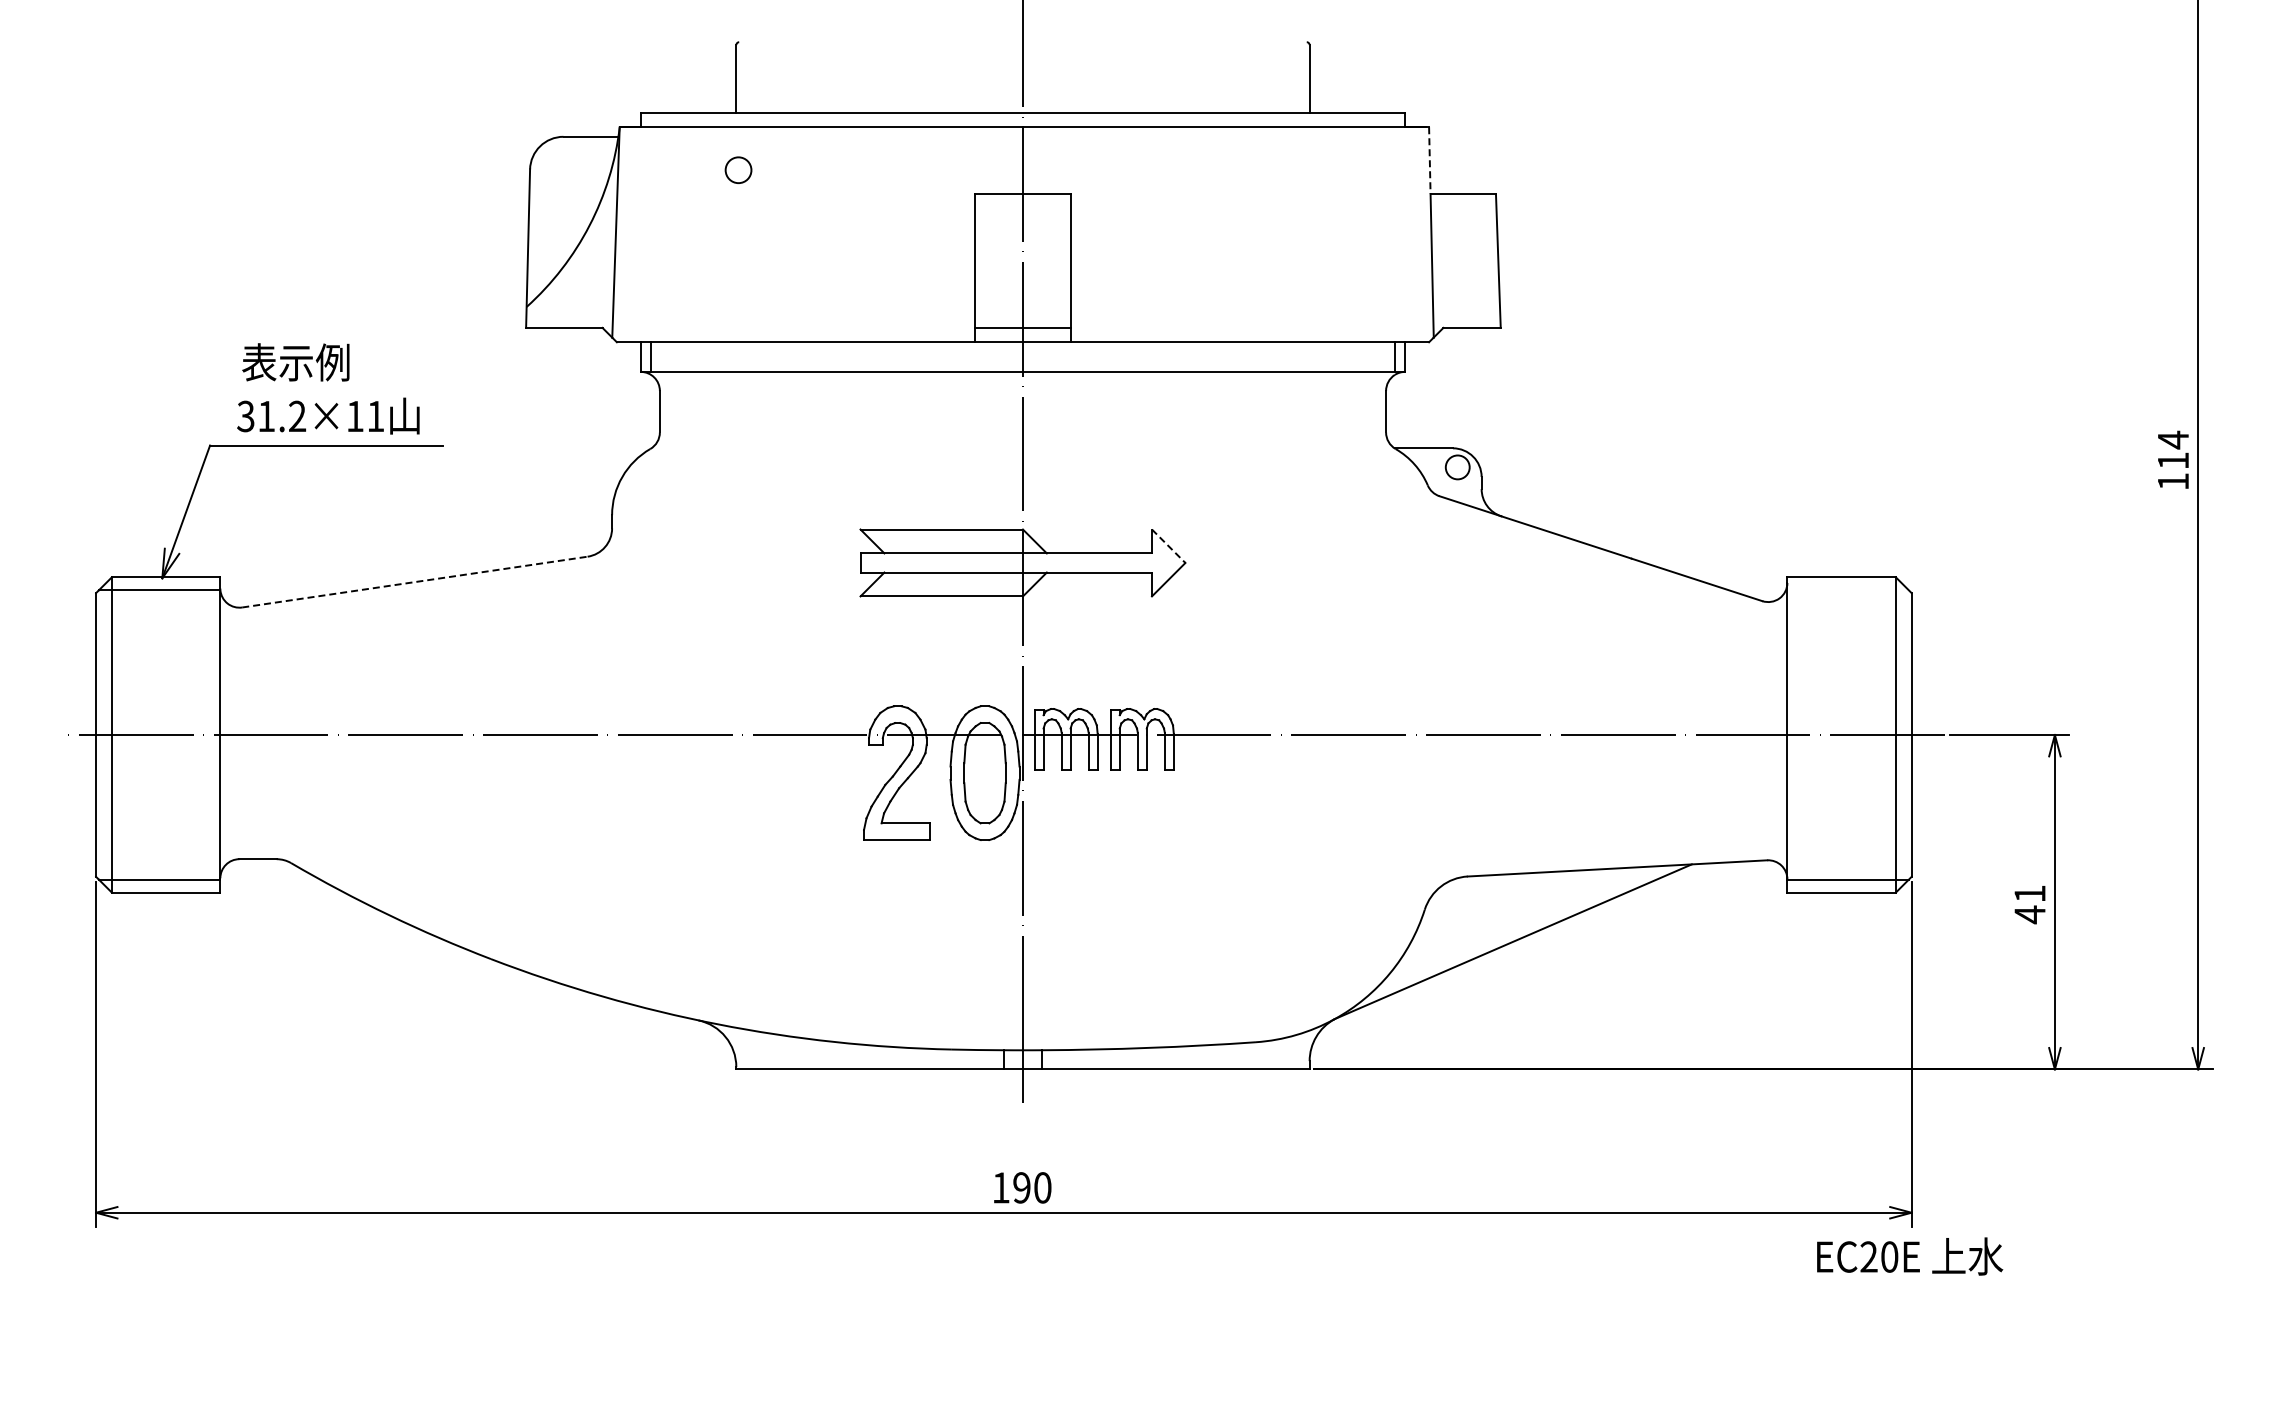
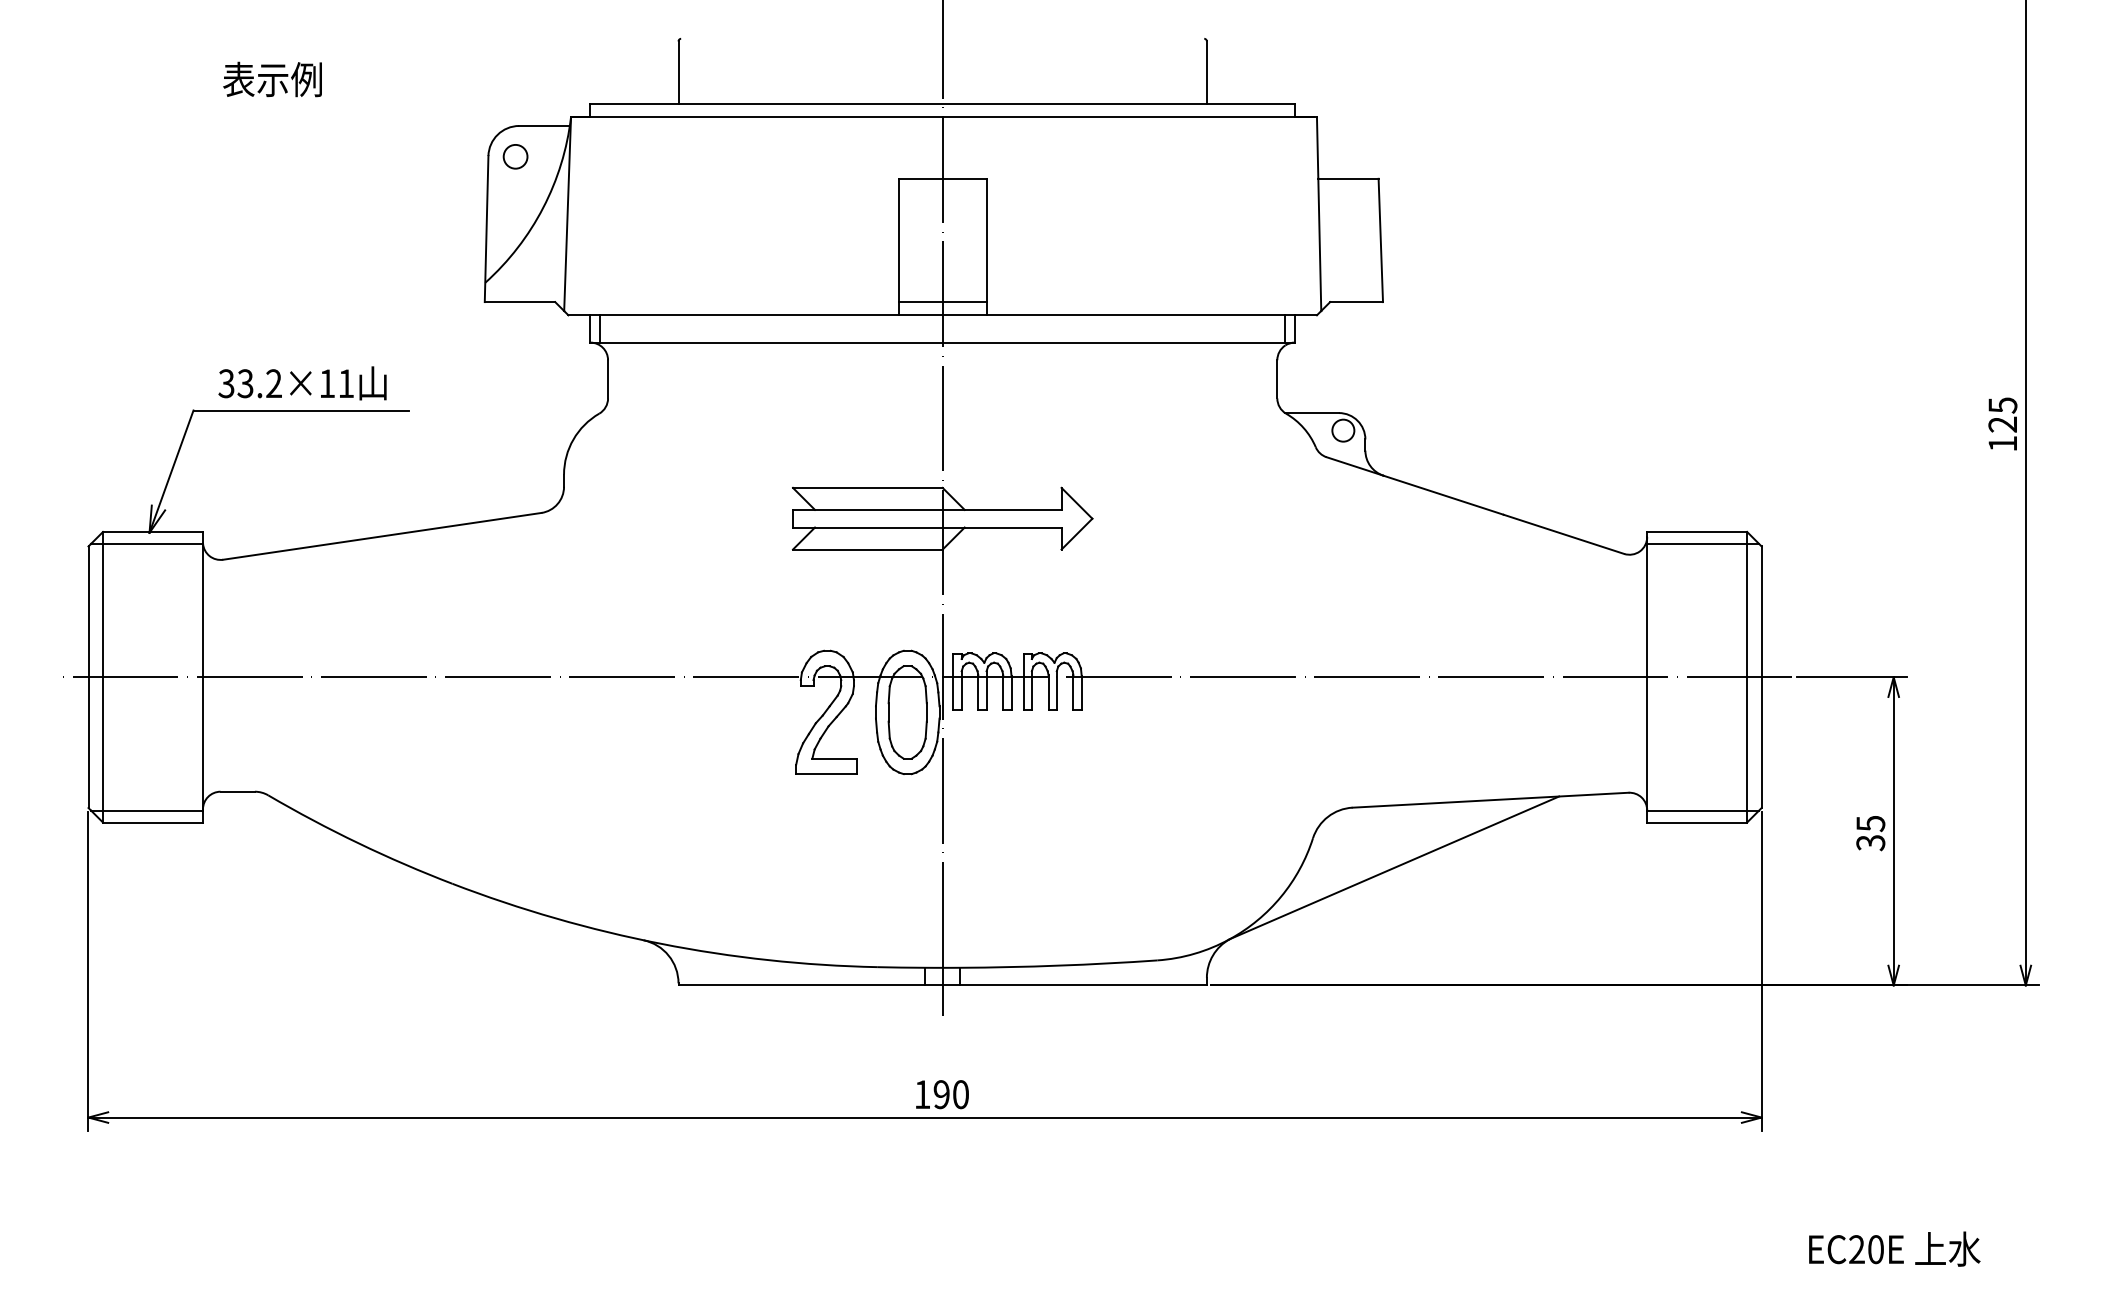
line: (1429, 161) -> (1317, 148), dashed -> solid
circle: (738, 169) -> (515, 156), moved
text: (295, 362) -> (272, 79), moved
text: (265, 416) -> (244, 383), 31.2×11 -> 33.2×11
text: (2173, 449) -> (2003, 414), 114 -> 125
line: (1168, 546) -> (1076, 503), dashed -> solid
line: (414, 582) -> (381, 536), dashed -> solid
line: (1846, 590) -> (1701, 544), added
text: (2029, 904) -> (1870, 833), 41 -> 35
text: (1910, 1256) -> (1895, 1249), moved

